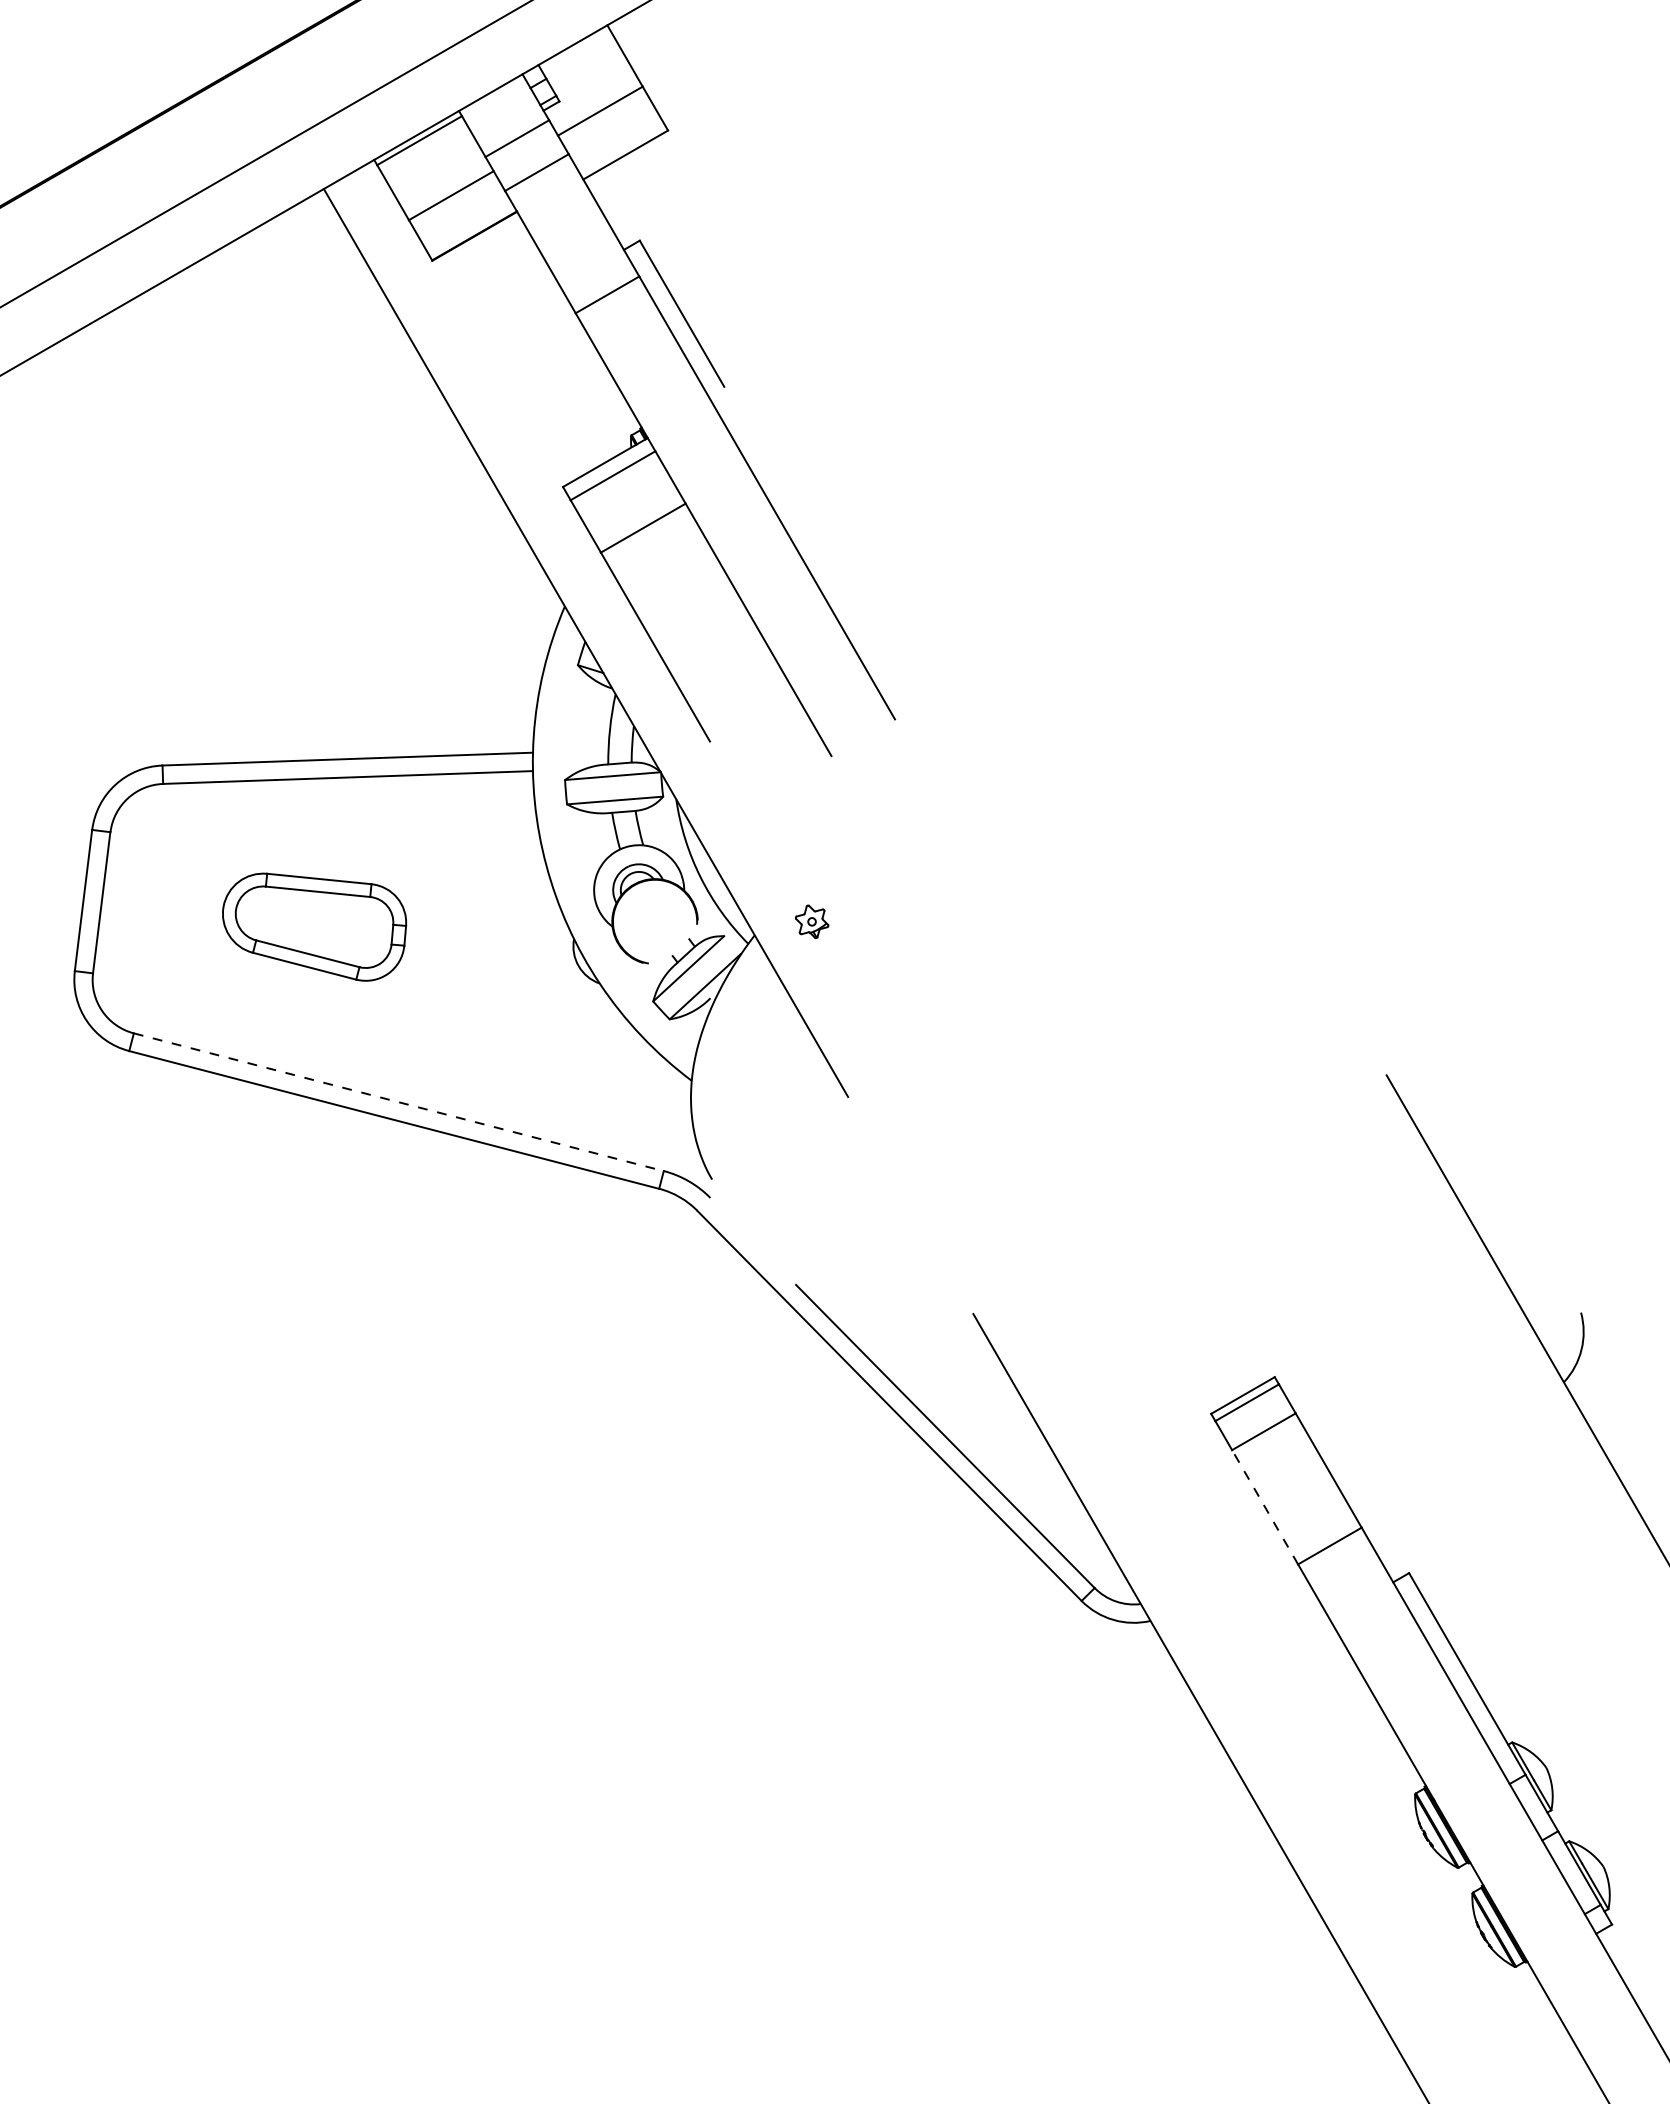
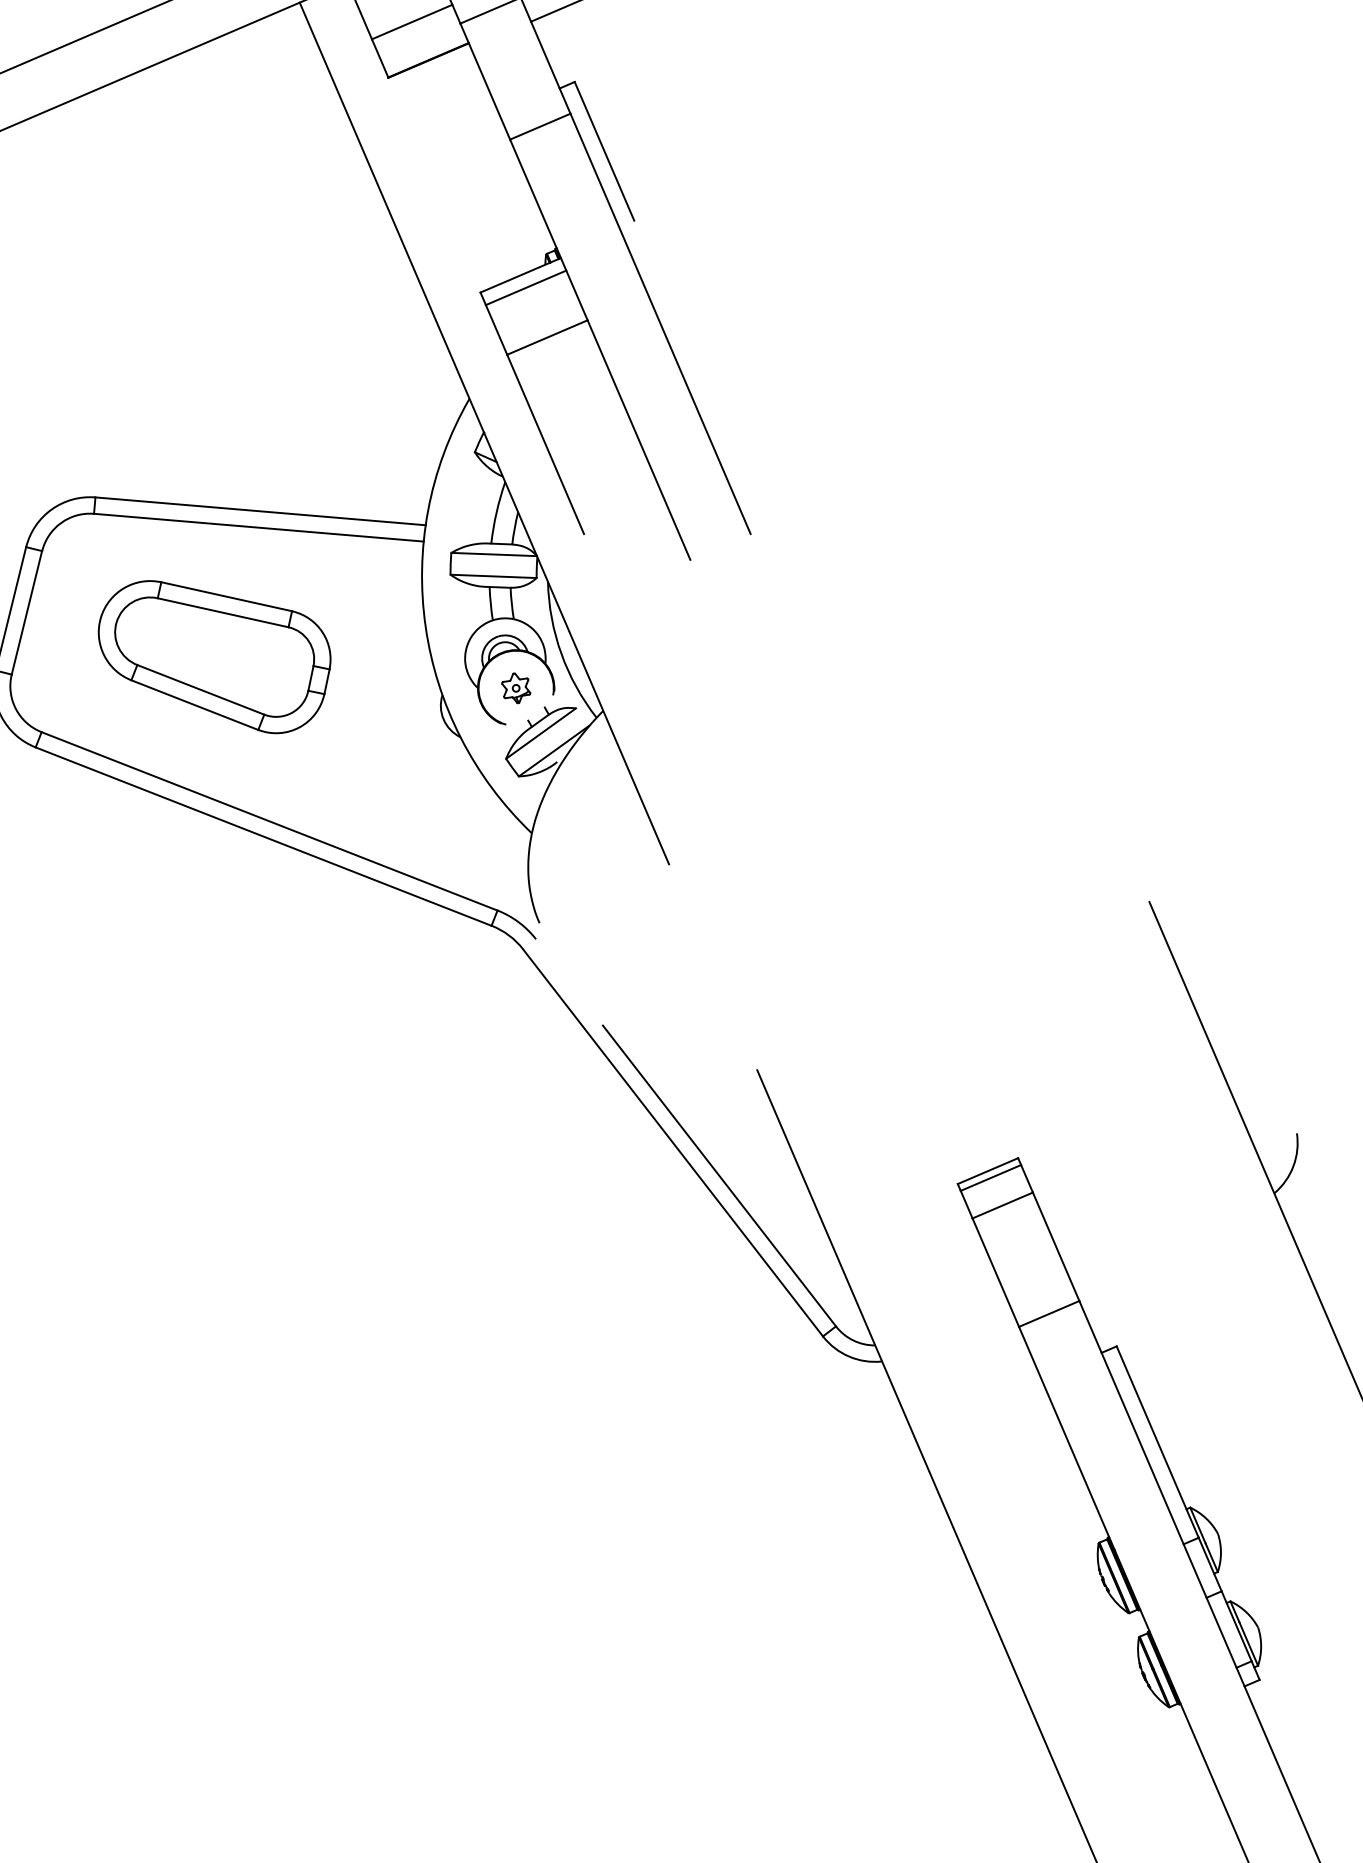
part: (812, 921) -> (516, 688), moved
part: (314, 926) -> (213, 656), size x1.43
line: (398, 1102) -> (269, 821), dashed -> solid
line: (1265, 1507) -> (996, 1272), dashed -> solid

